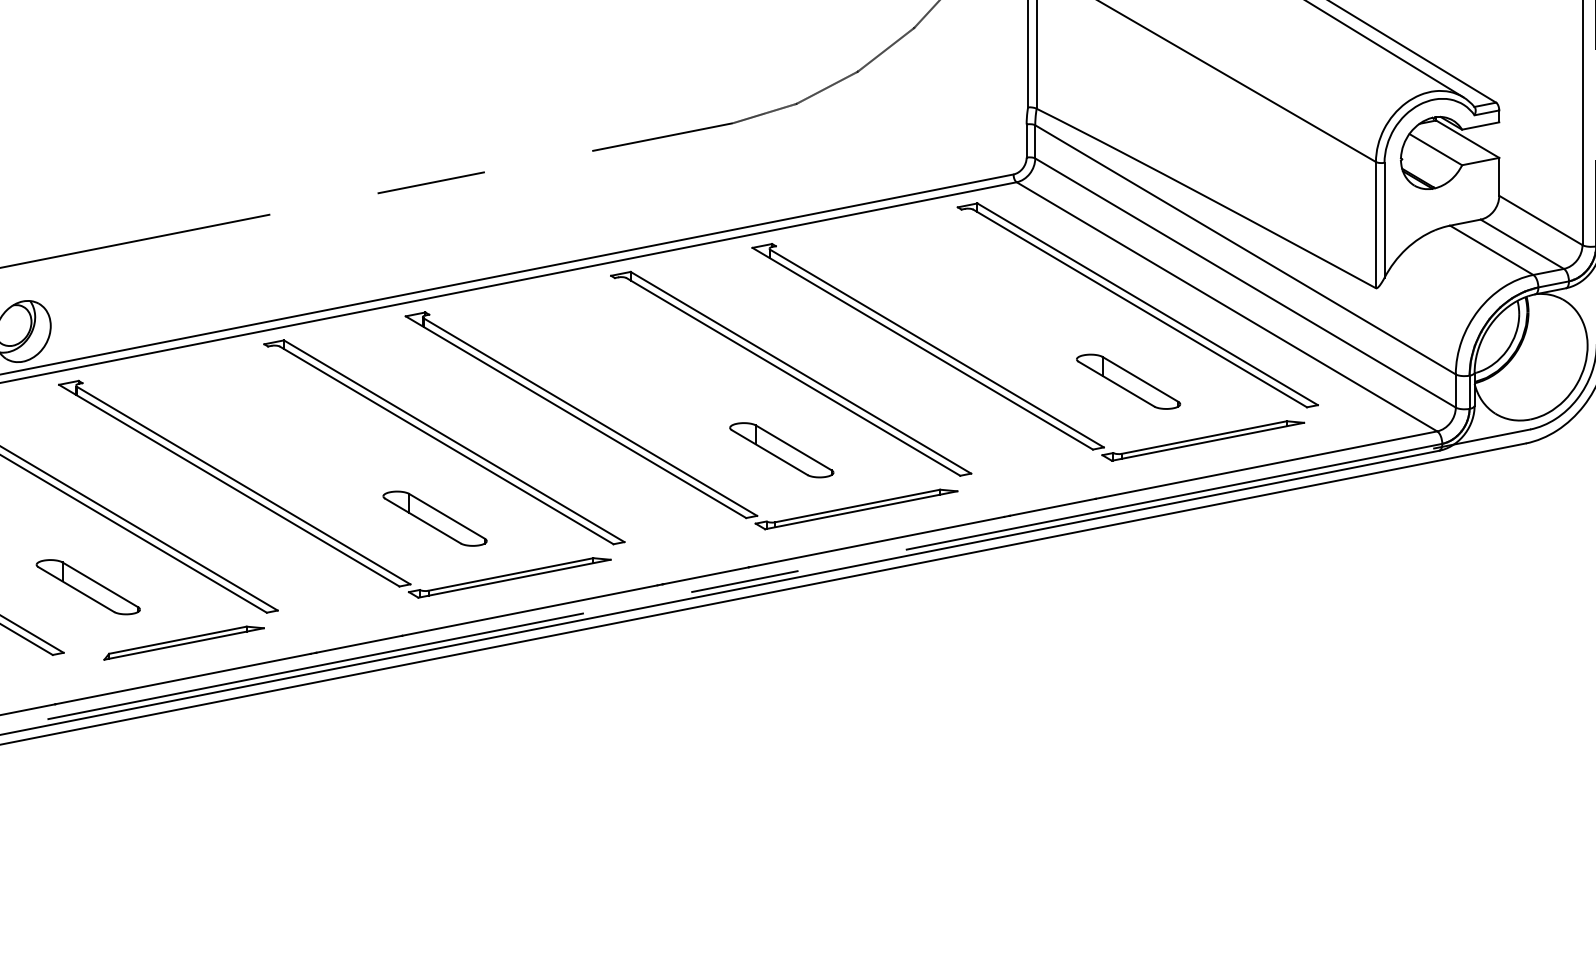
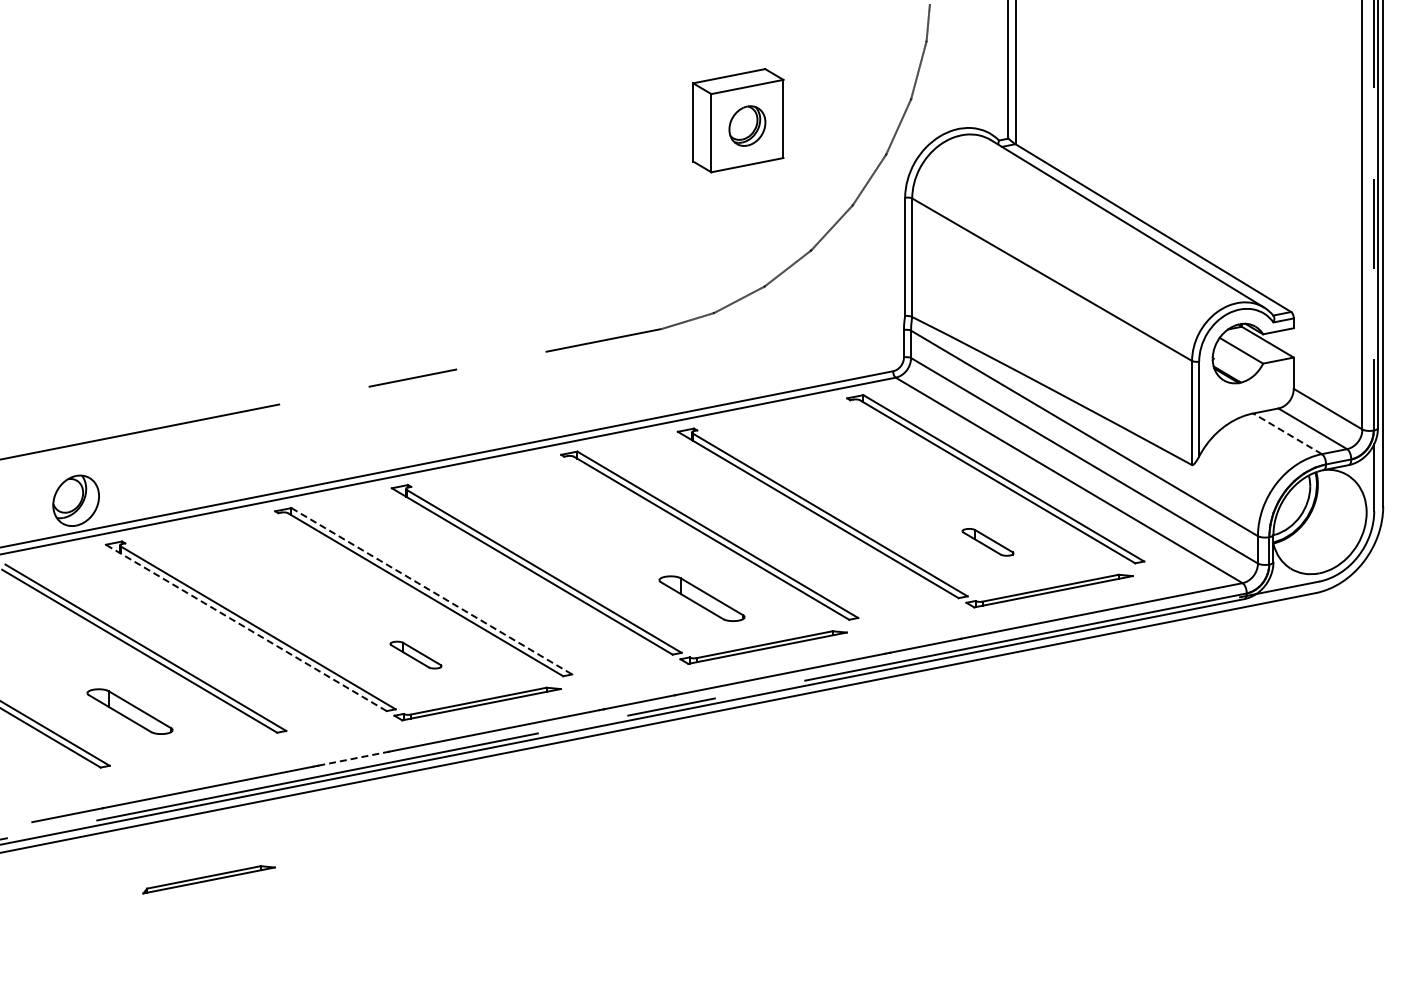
line: (1491, 249) -> (1287, 433), solid -> dashed
part: (1127, 382) -> (987, 542), size x0.6
line: (455, 441) -> (432, 591), solid -> dashed
line: (228, 485) -> (245, 627), solid -> dashed
part: (434, 517) -> (415, 654), size x0.6
part: (183, 642) -> (208, 879), moved
line: (359, 643) -> (353, 758), solid -> dashed

